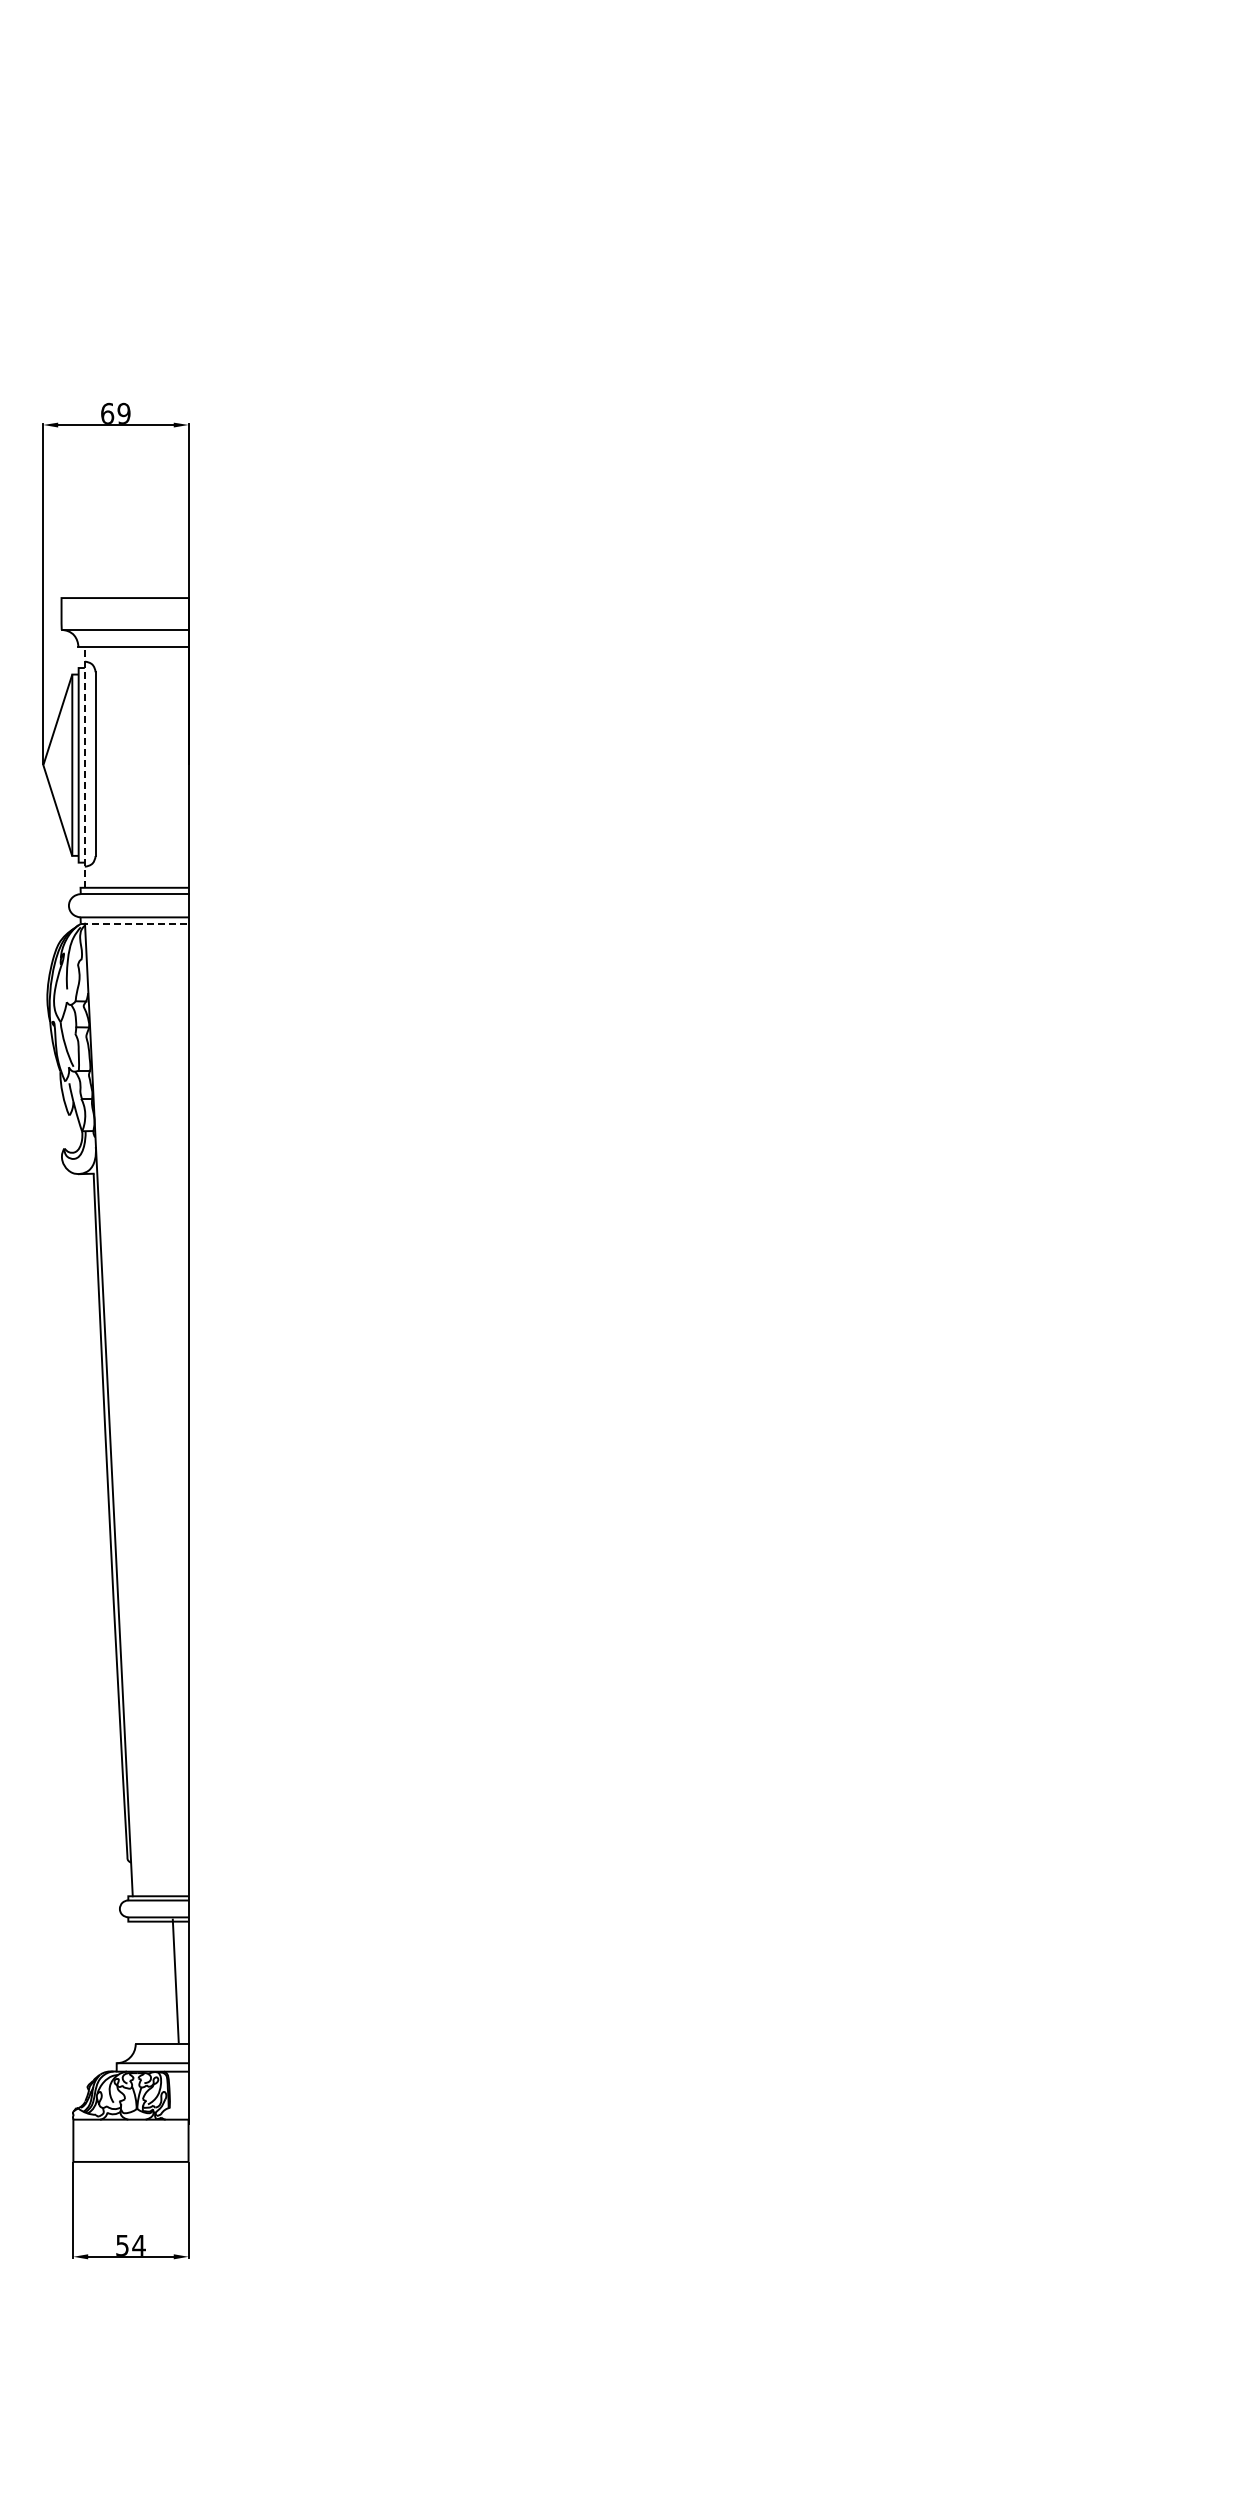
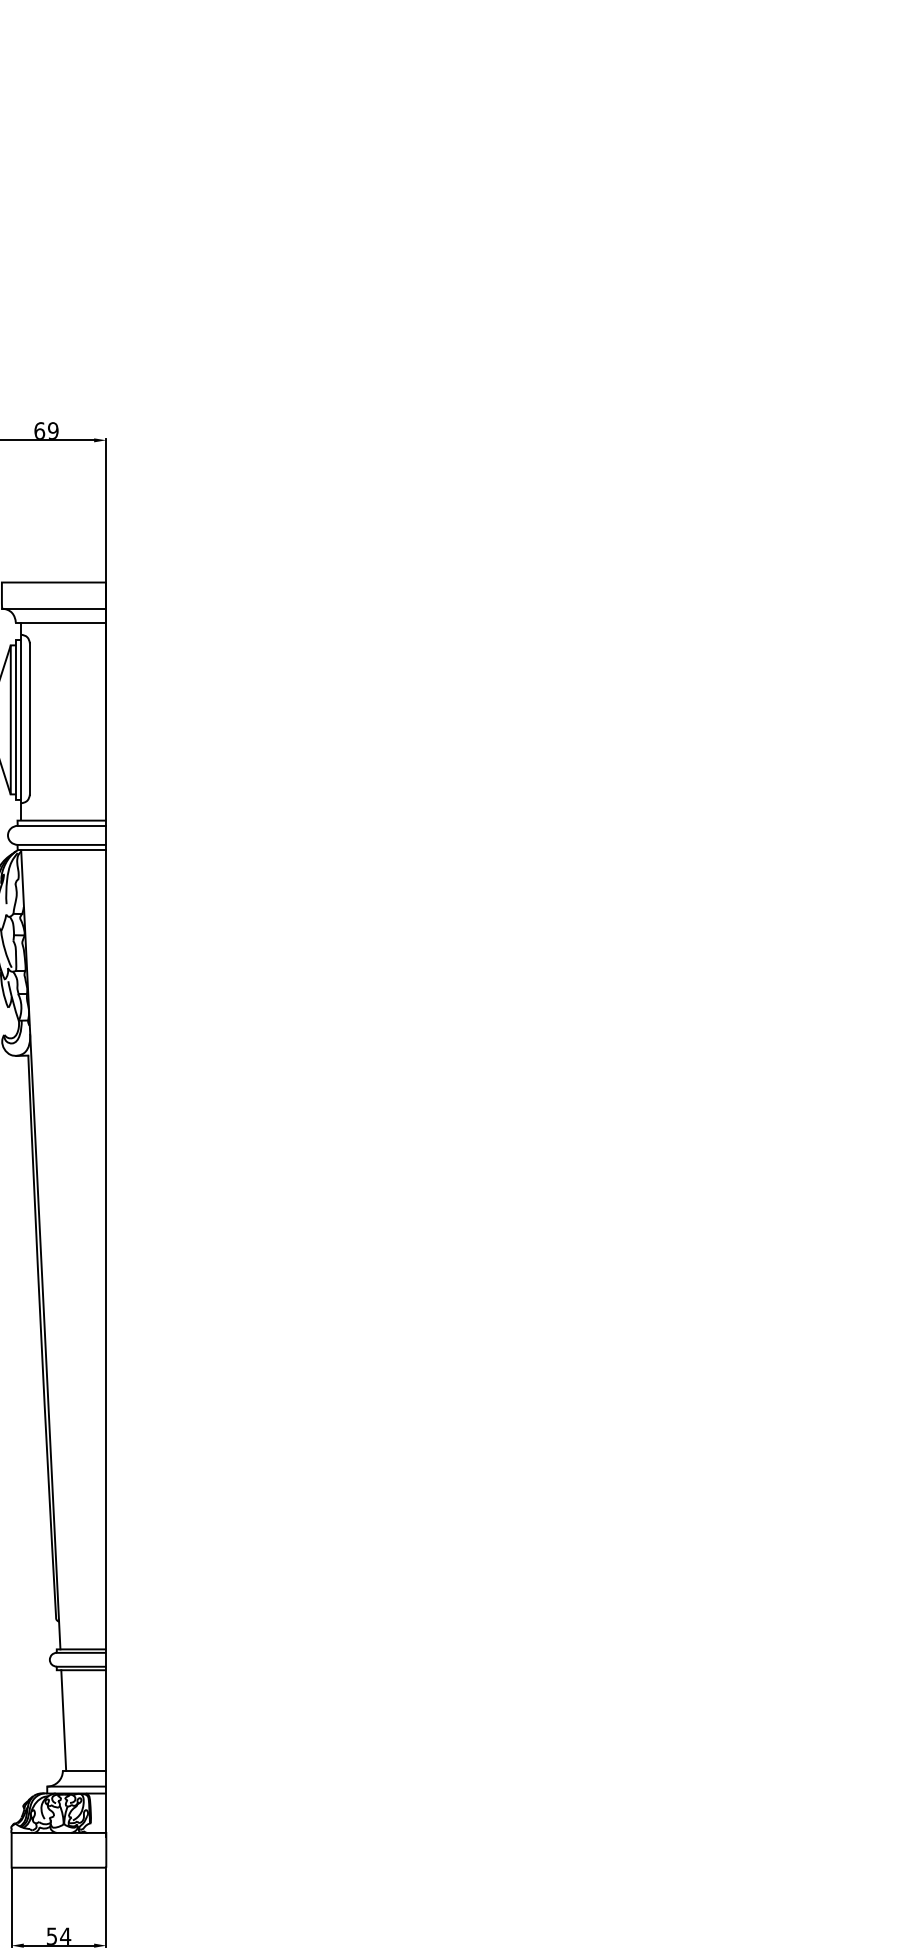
line: (84, 766) -> (20, 720), dashed -> solid
line: (134, 923) -> (61, 849), dashed -> solid
line: (175, 1980) -> (63, 1720), moved

